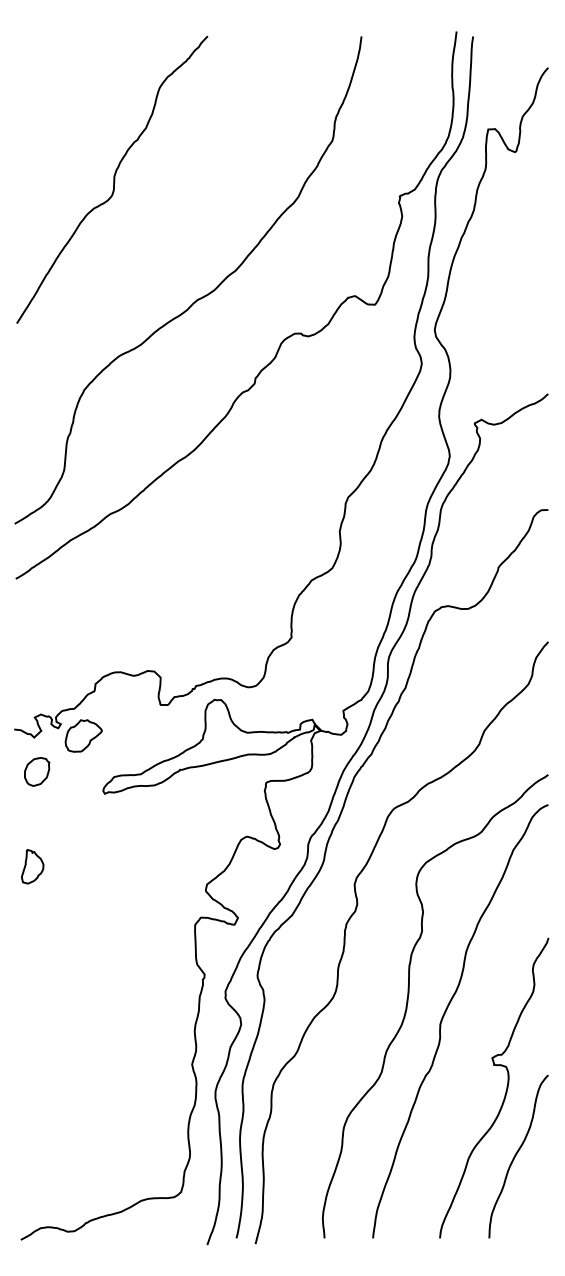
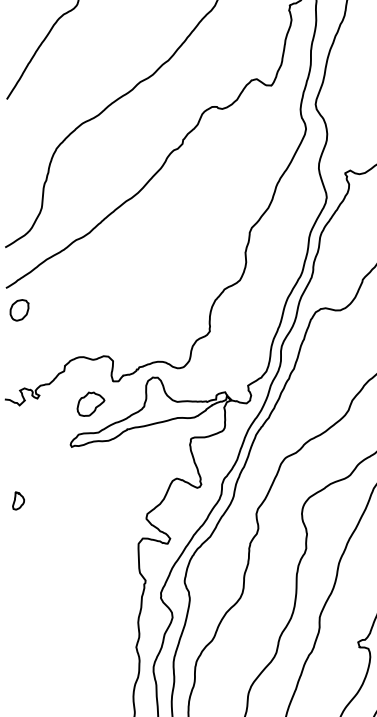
part: (83, 735) -> (90, 403), moved
part: (37, 771) -> (19, 310), moved
part: (32, 866) -> (18, 500), size x0.7

